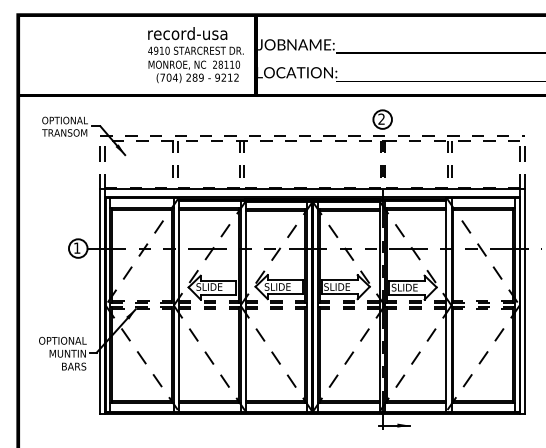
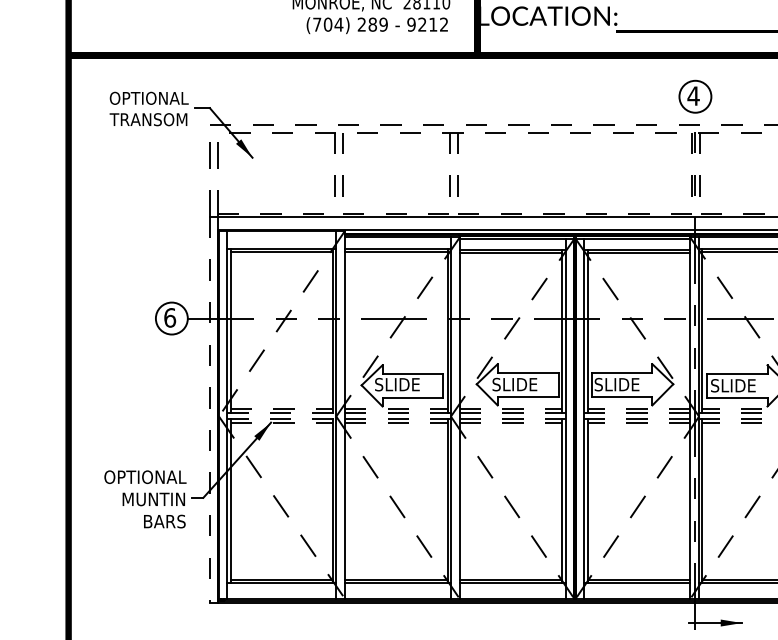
text: (381, 118) -> (693, 94), 2 -> 4
text: (76, 247) -> (168, 316), 1 -> 6
line: (100, 302) -> (210, 411), solid -> dashed

